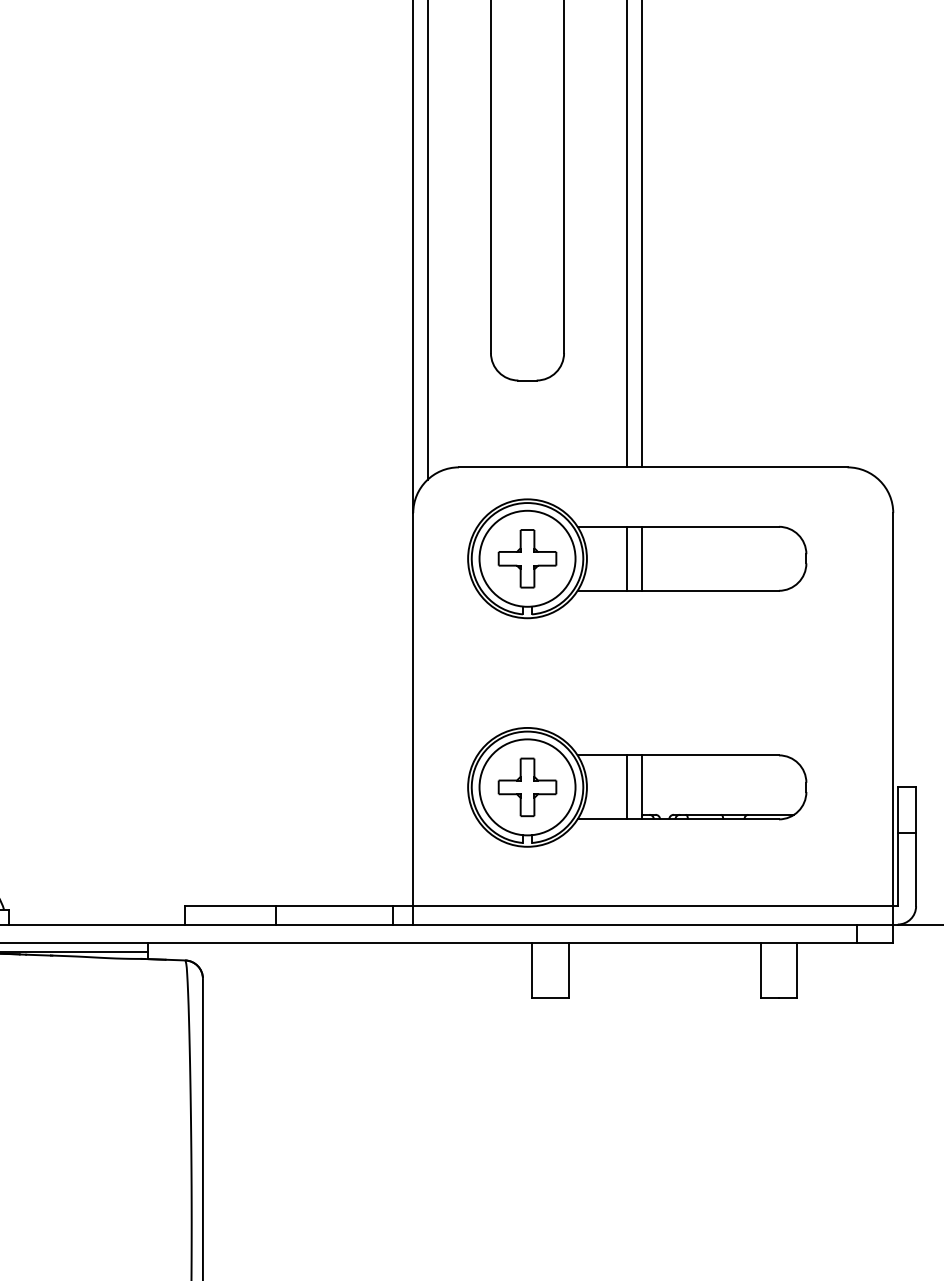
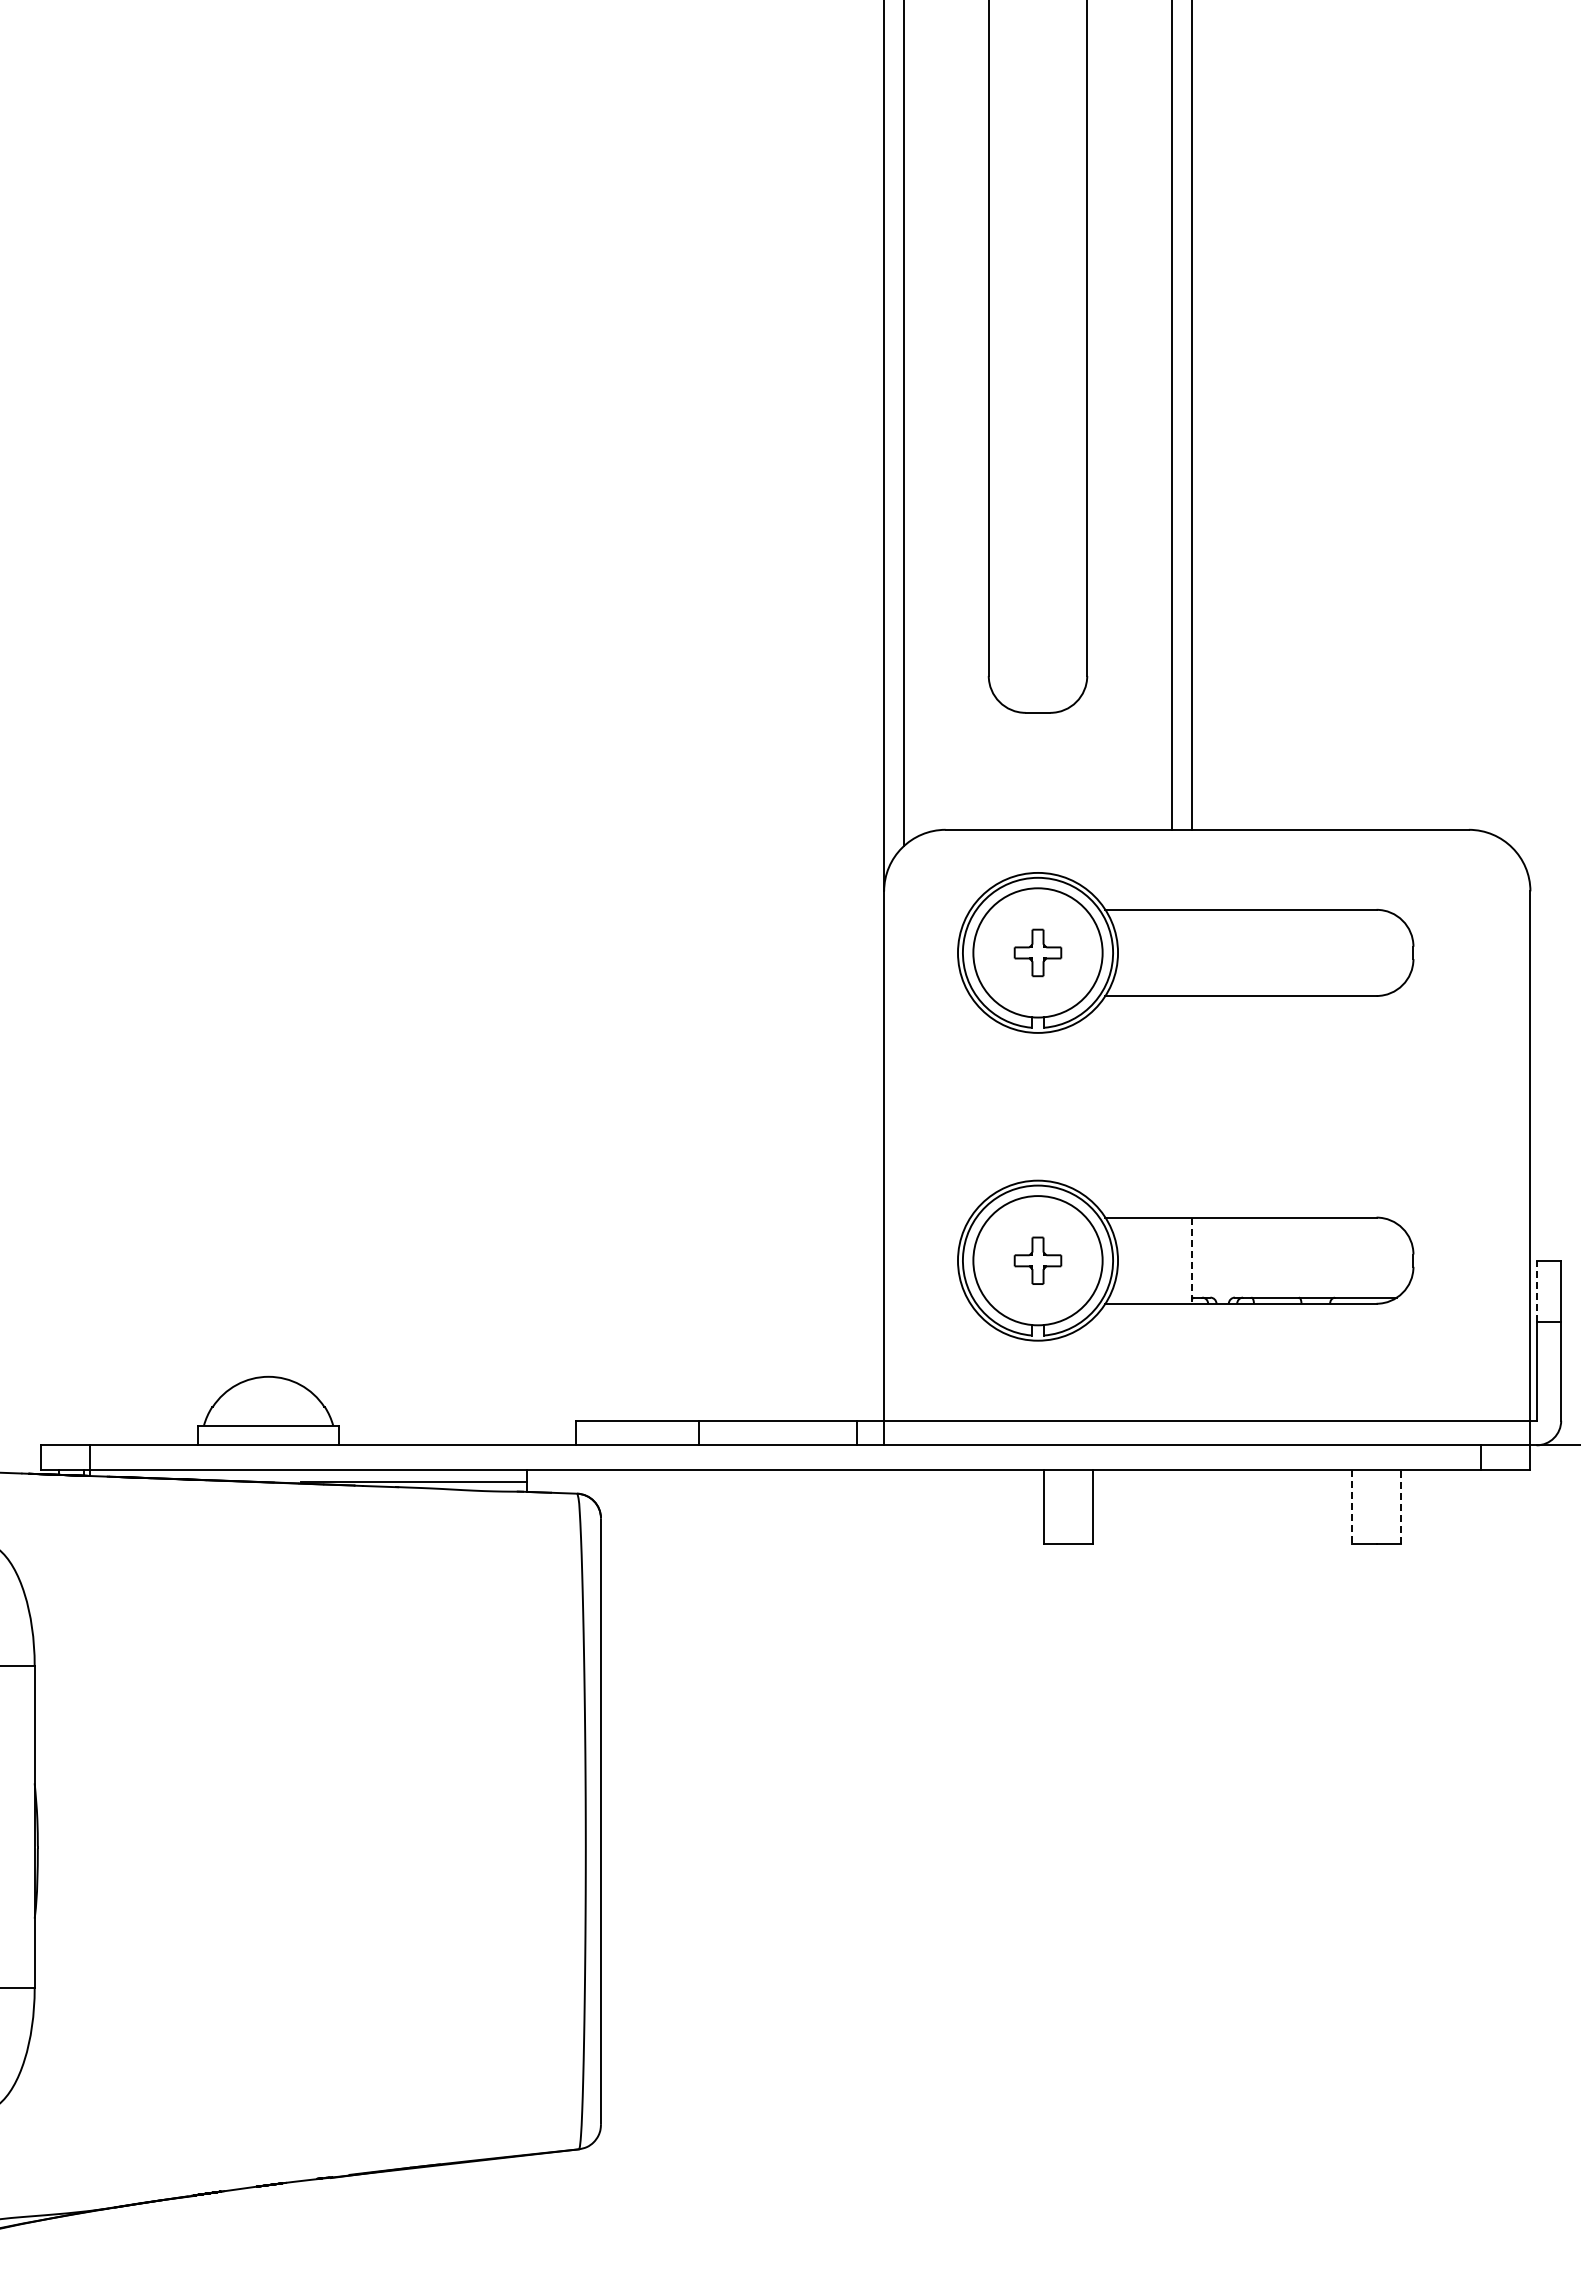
part: (527, 558) -> (1037, 952), size x0.6
line: (627, 558) -> (1172, 952), removed
line: (641, 558) -> (1191, 952), removed
part: (527, 787) -> (1037, 1260), size x0.6
line: (627, 787) -> (1172, 1260), removed
line: (641, 787) -> (1191, 1261), solid -> dashed
line: (897, 810) -> (1536, 1291), solid -> dashed
line: (760, 969) -> (1351, 1506), solid -> dashed
line: (797, 969) -> (1401, 1506), solid -> dashed

